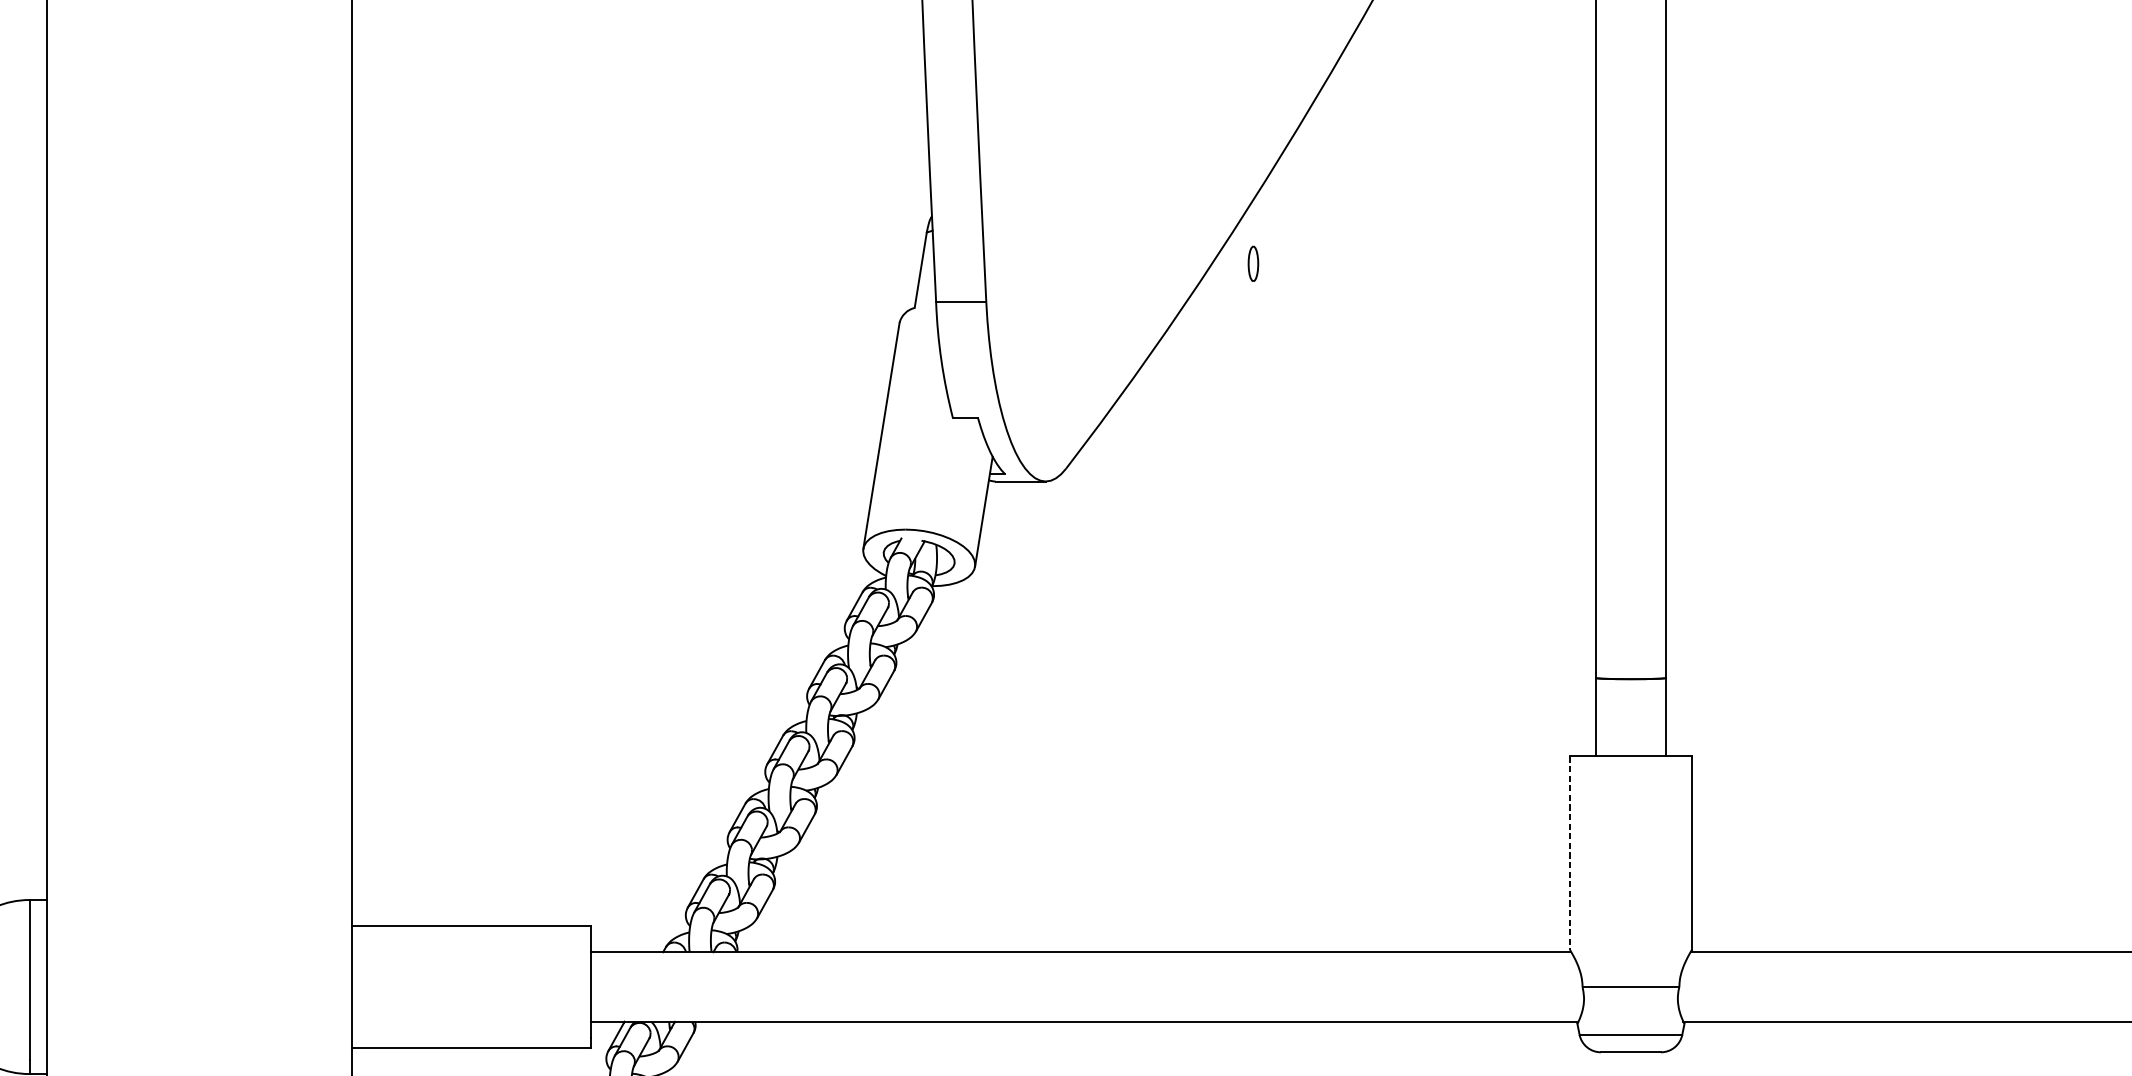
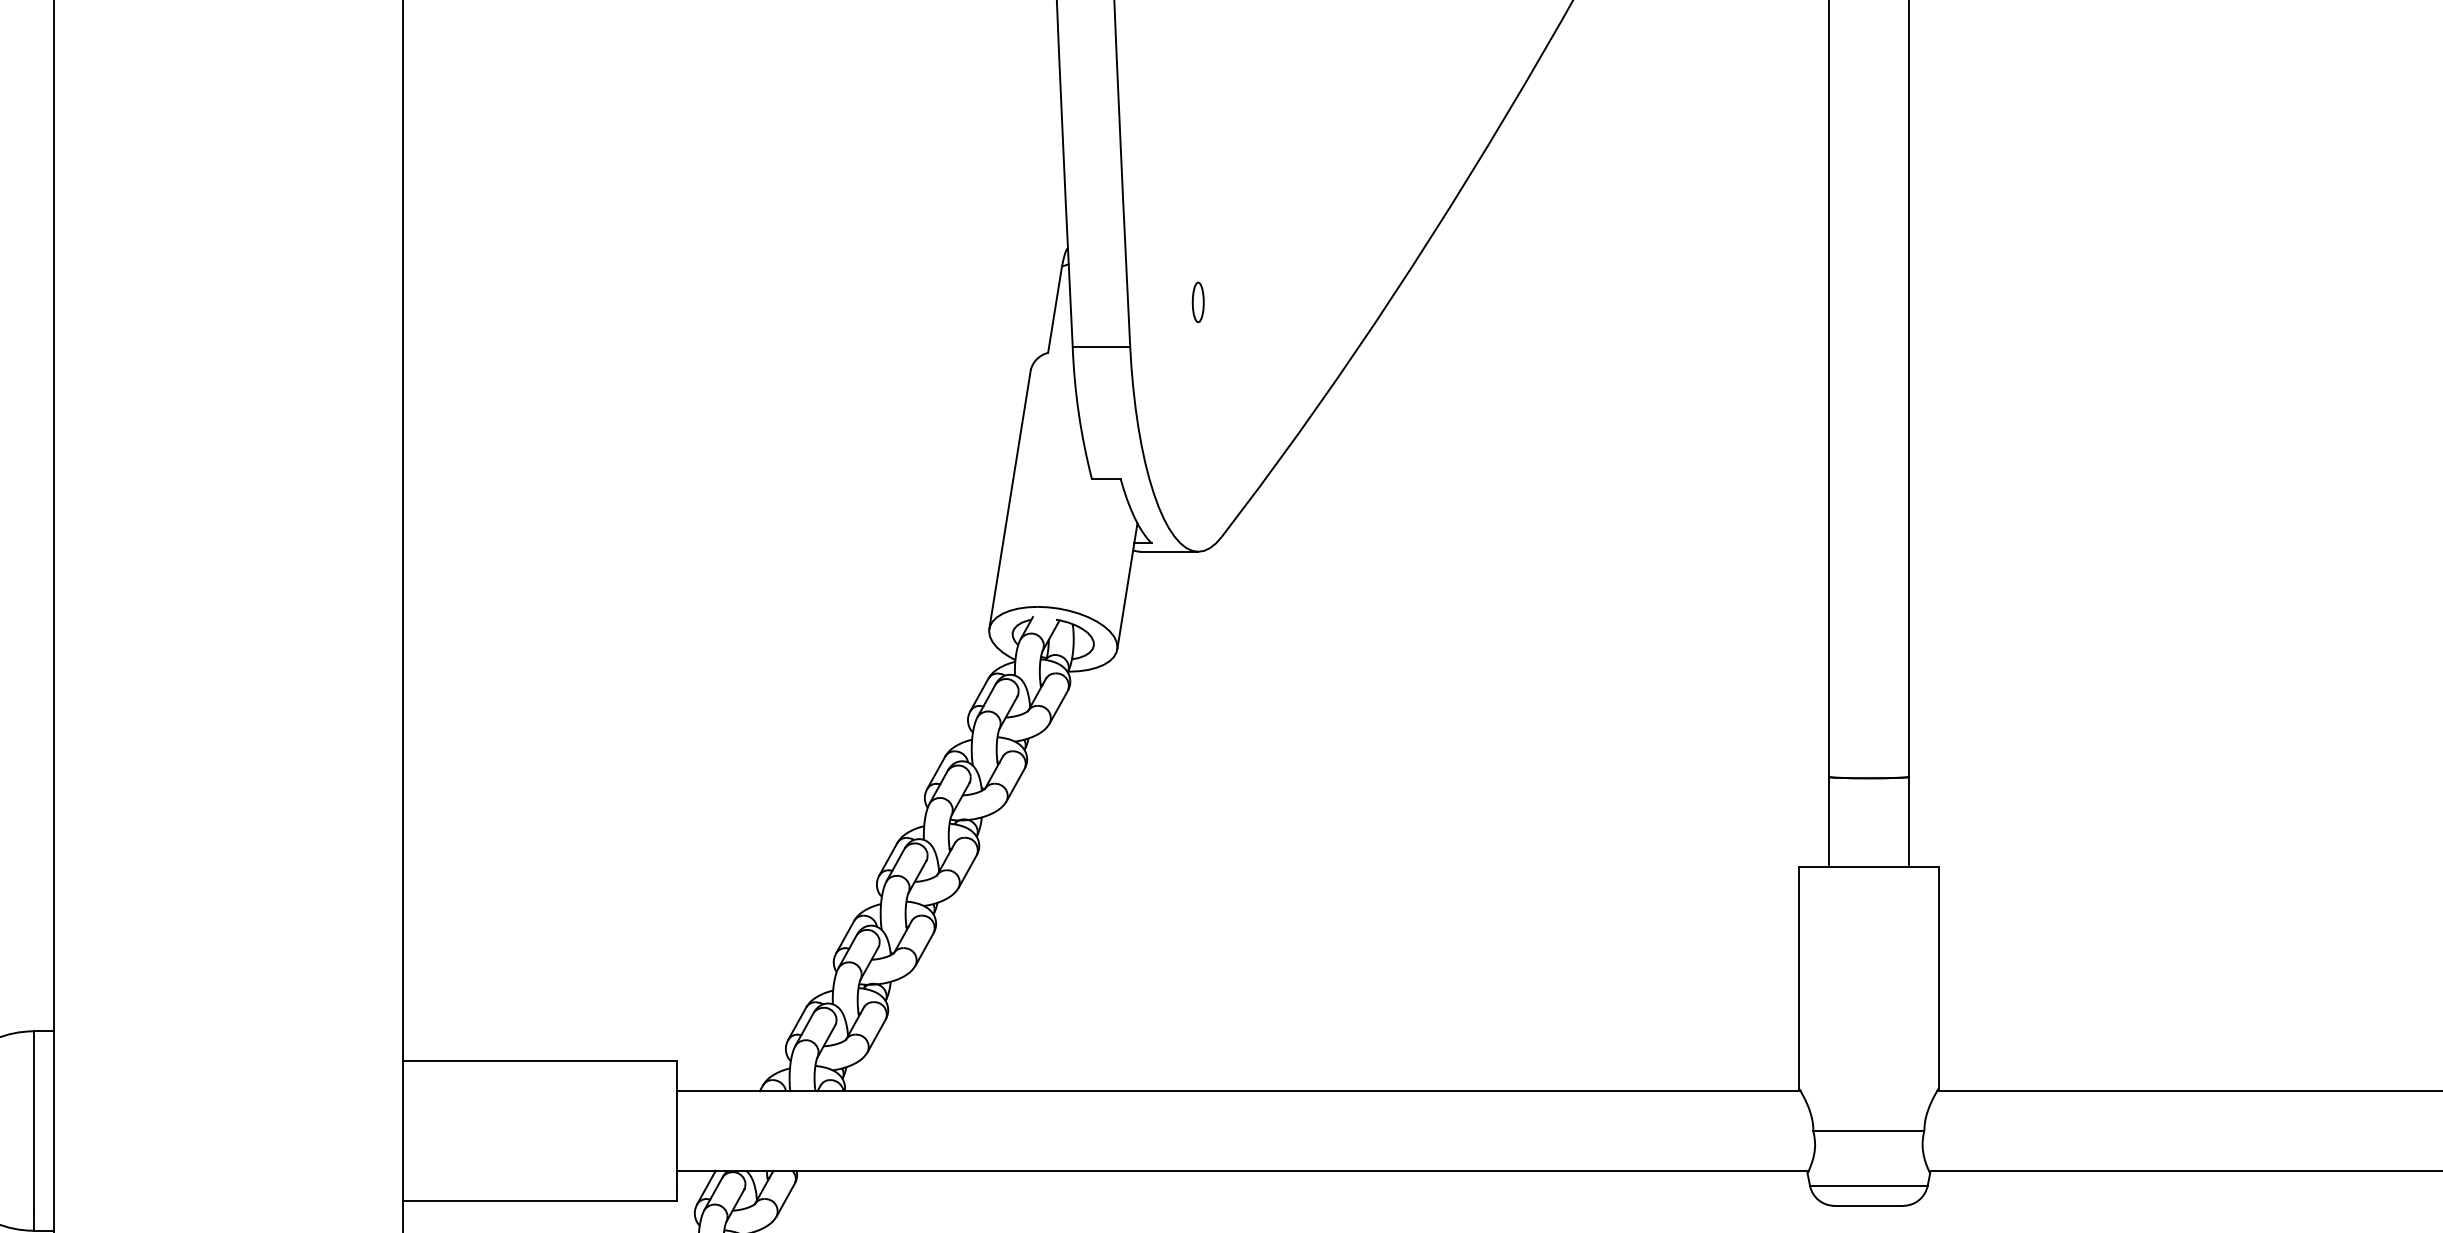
part: (1252, 263) -> (1197, 301), moved
line: (1570, 853) -> (1799, 977), dashed -> solid

